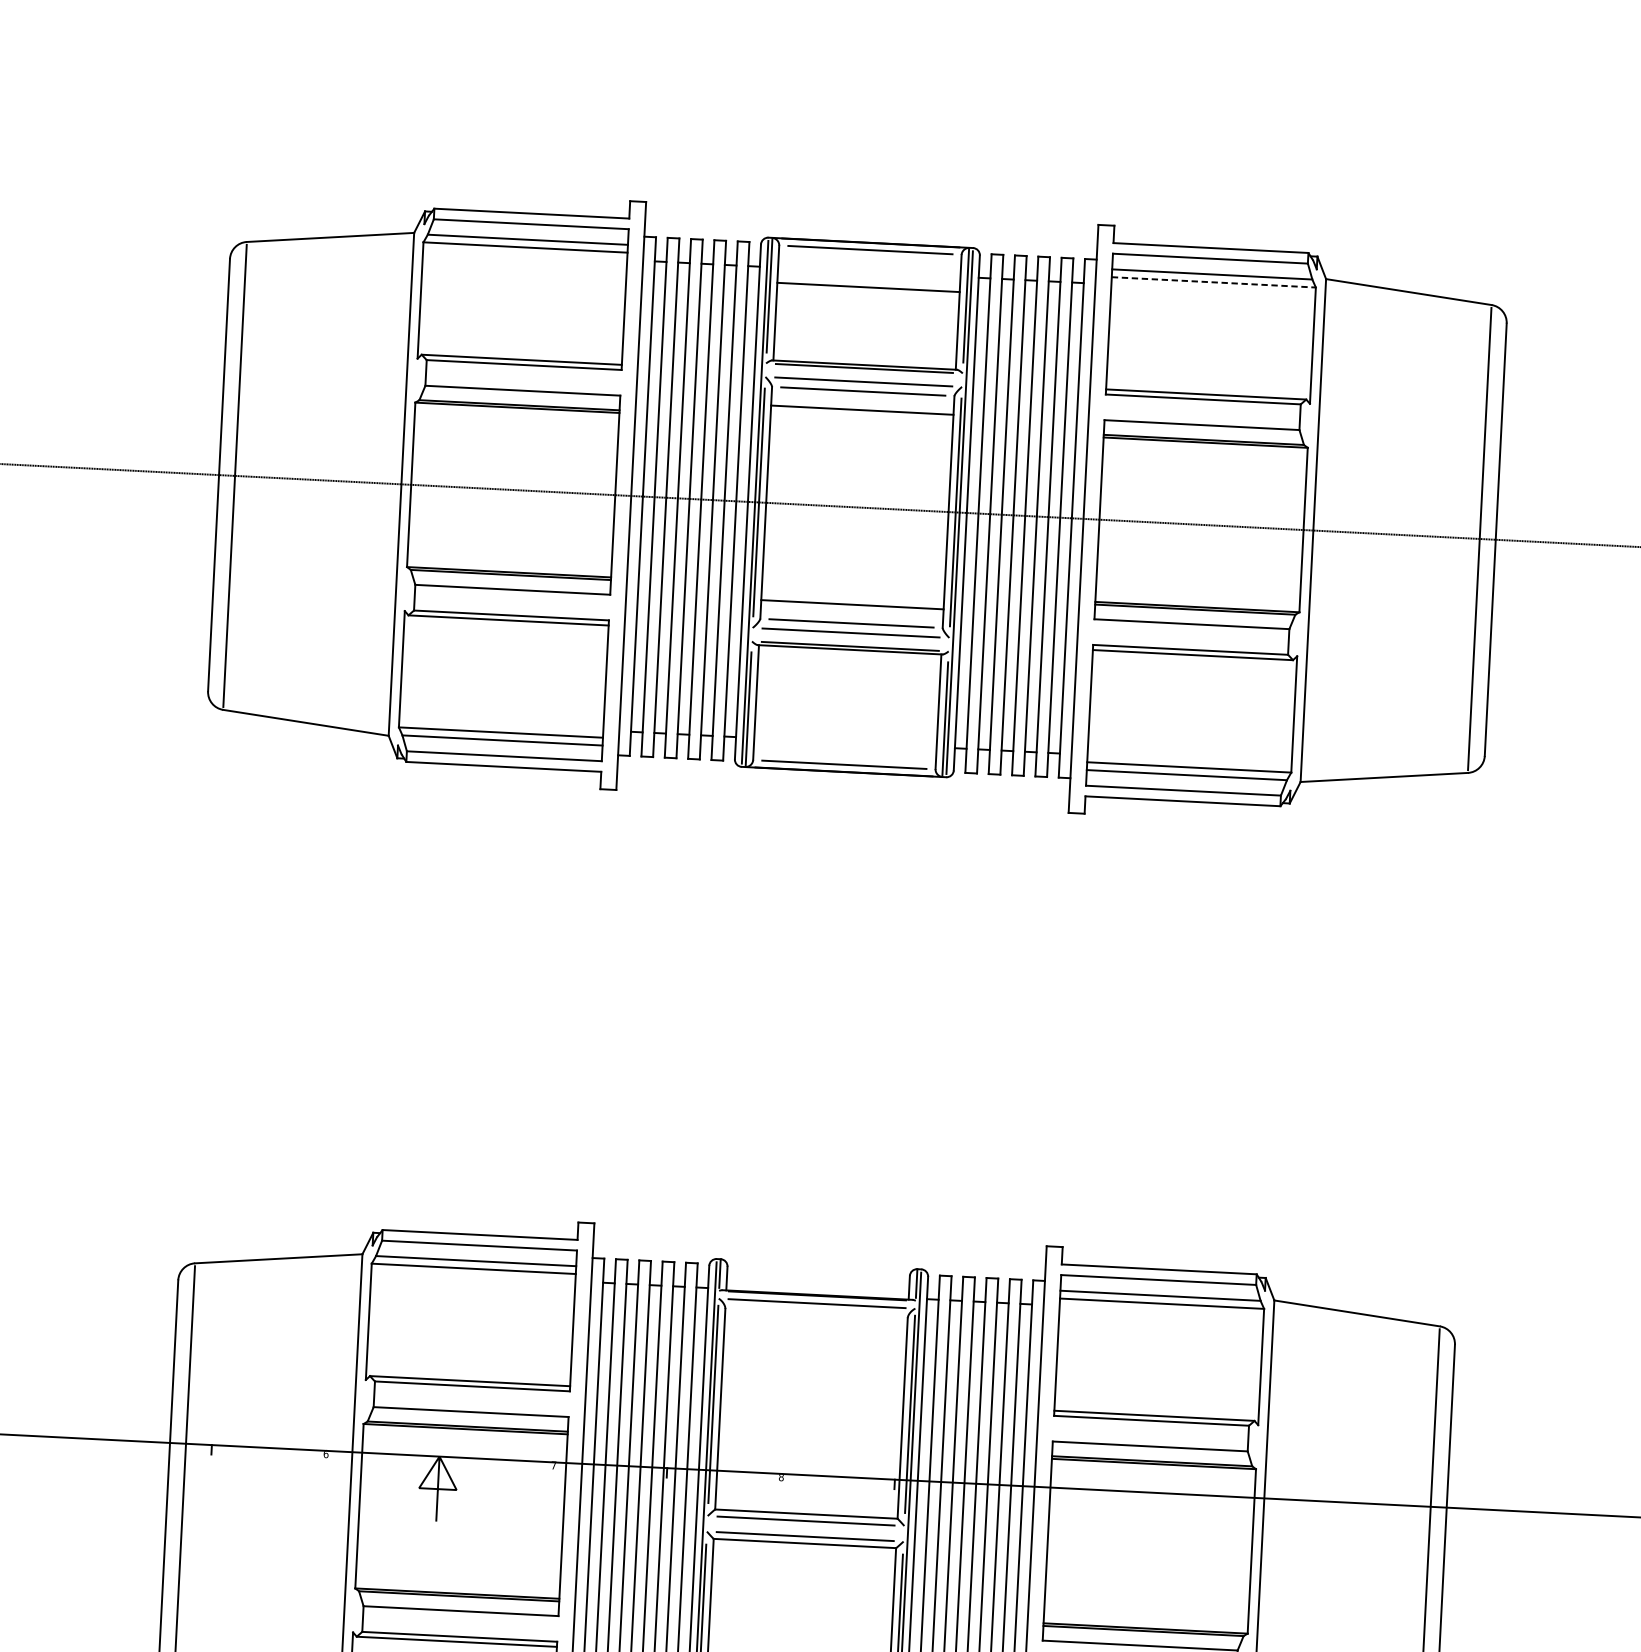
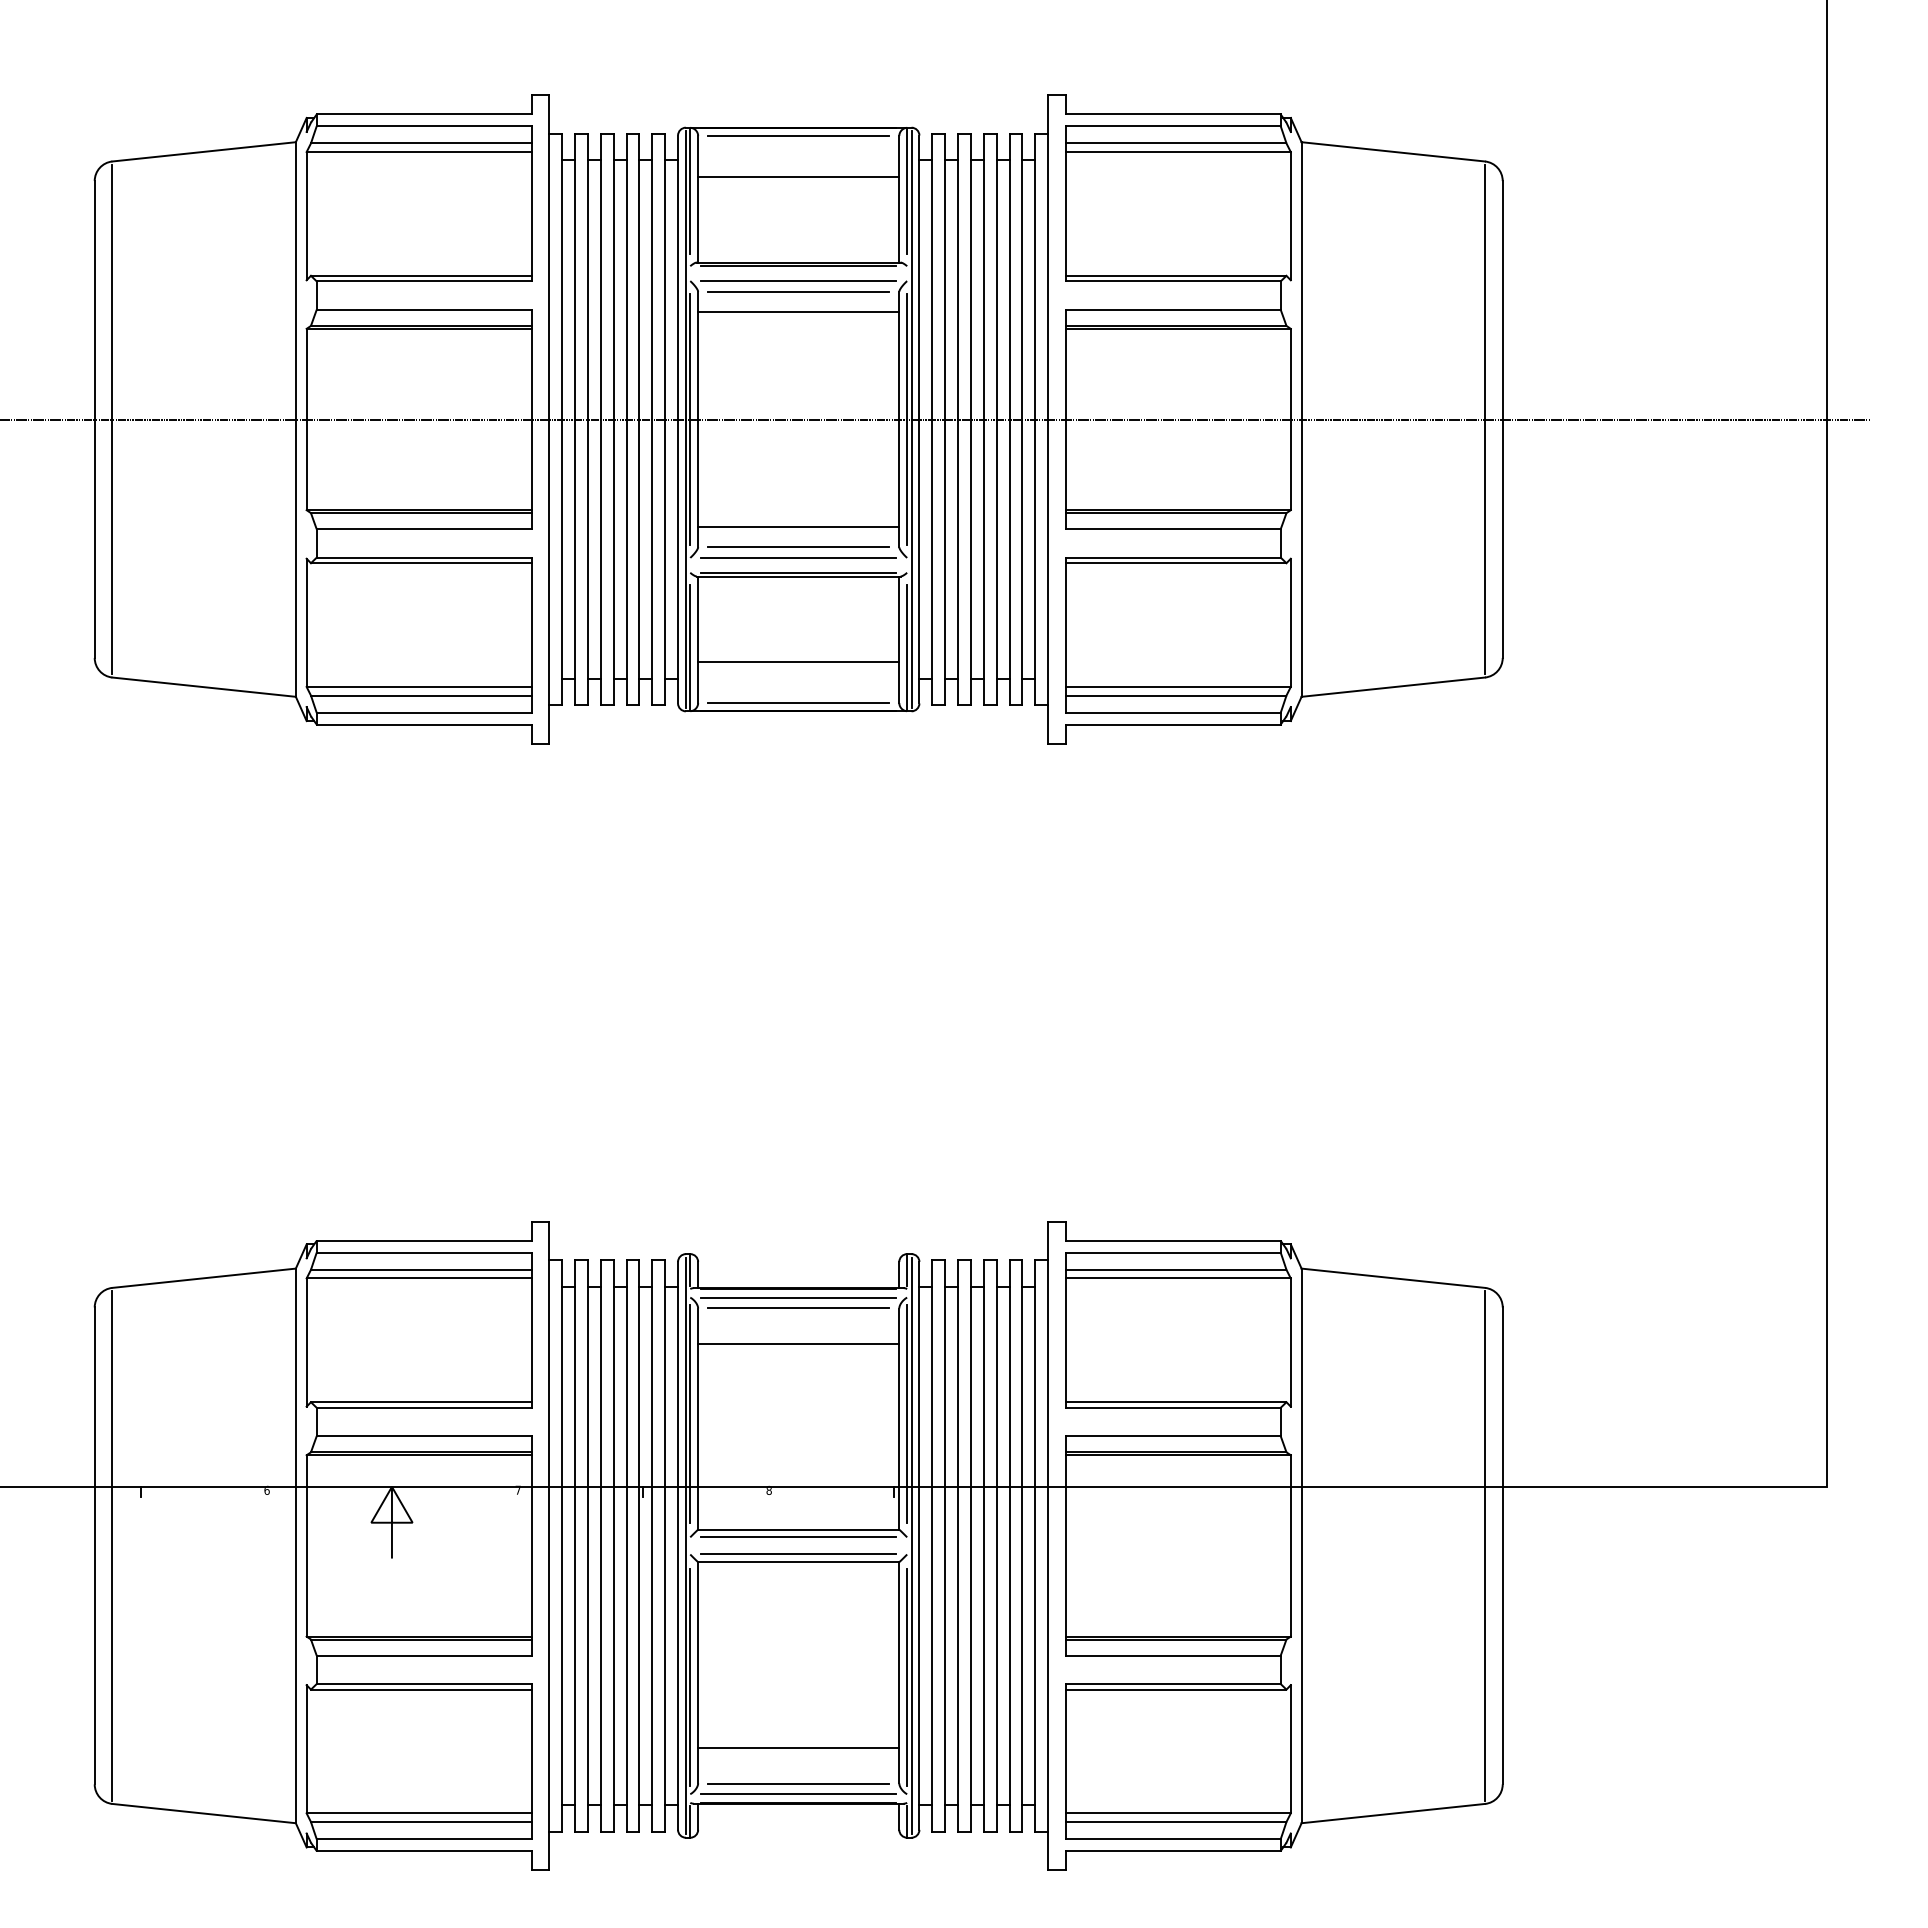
line: (1214, 282) -> (1178, 152), dashed -> solid
line: (846, 727) -> (798, 662), added
line: (816, 1312) -> (798, 1307), added
line: (814, 1345) -> (798, 1343), added

